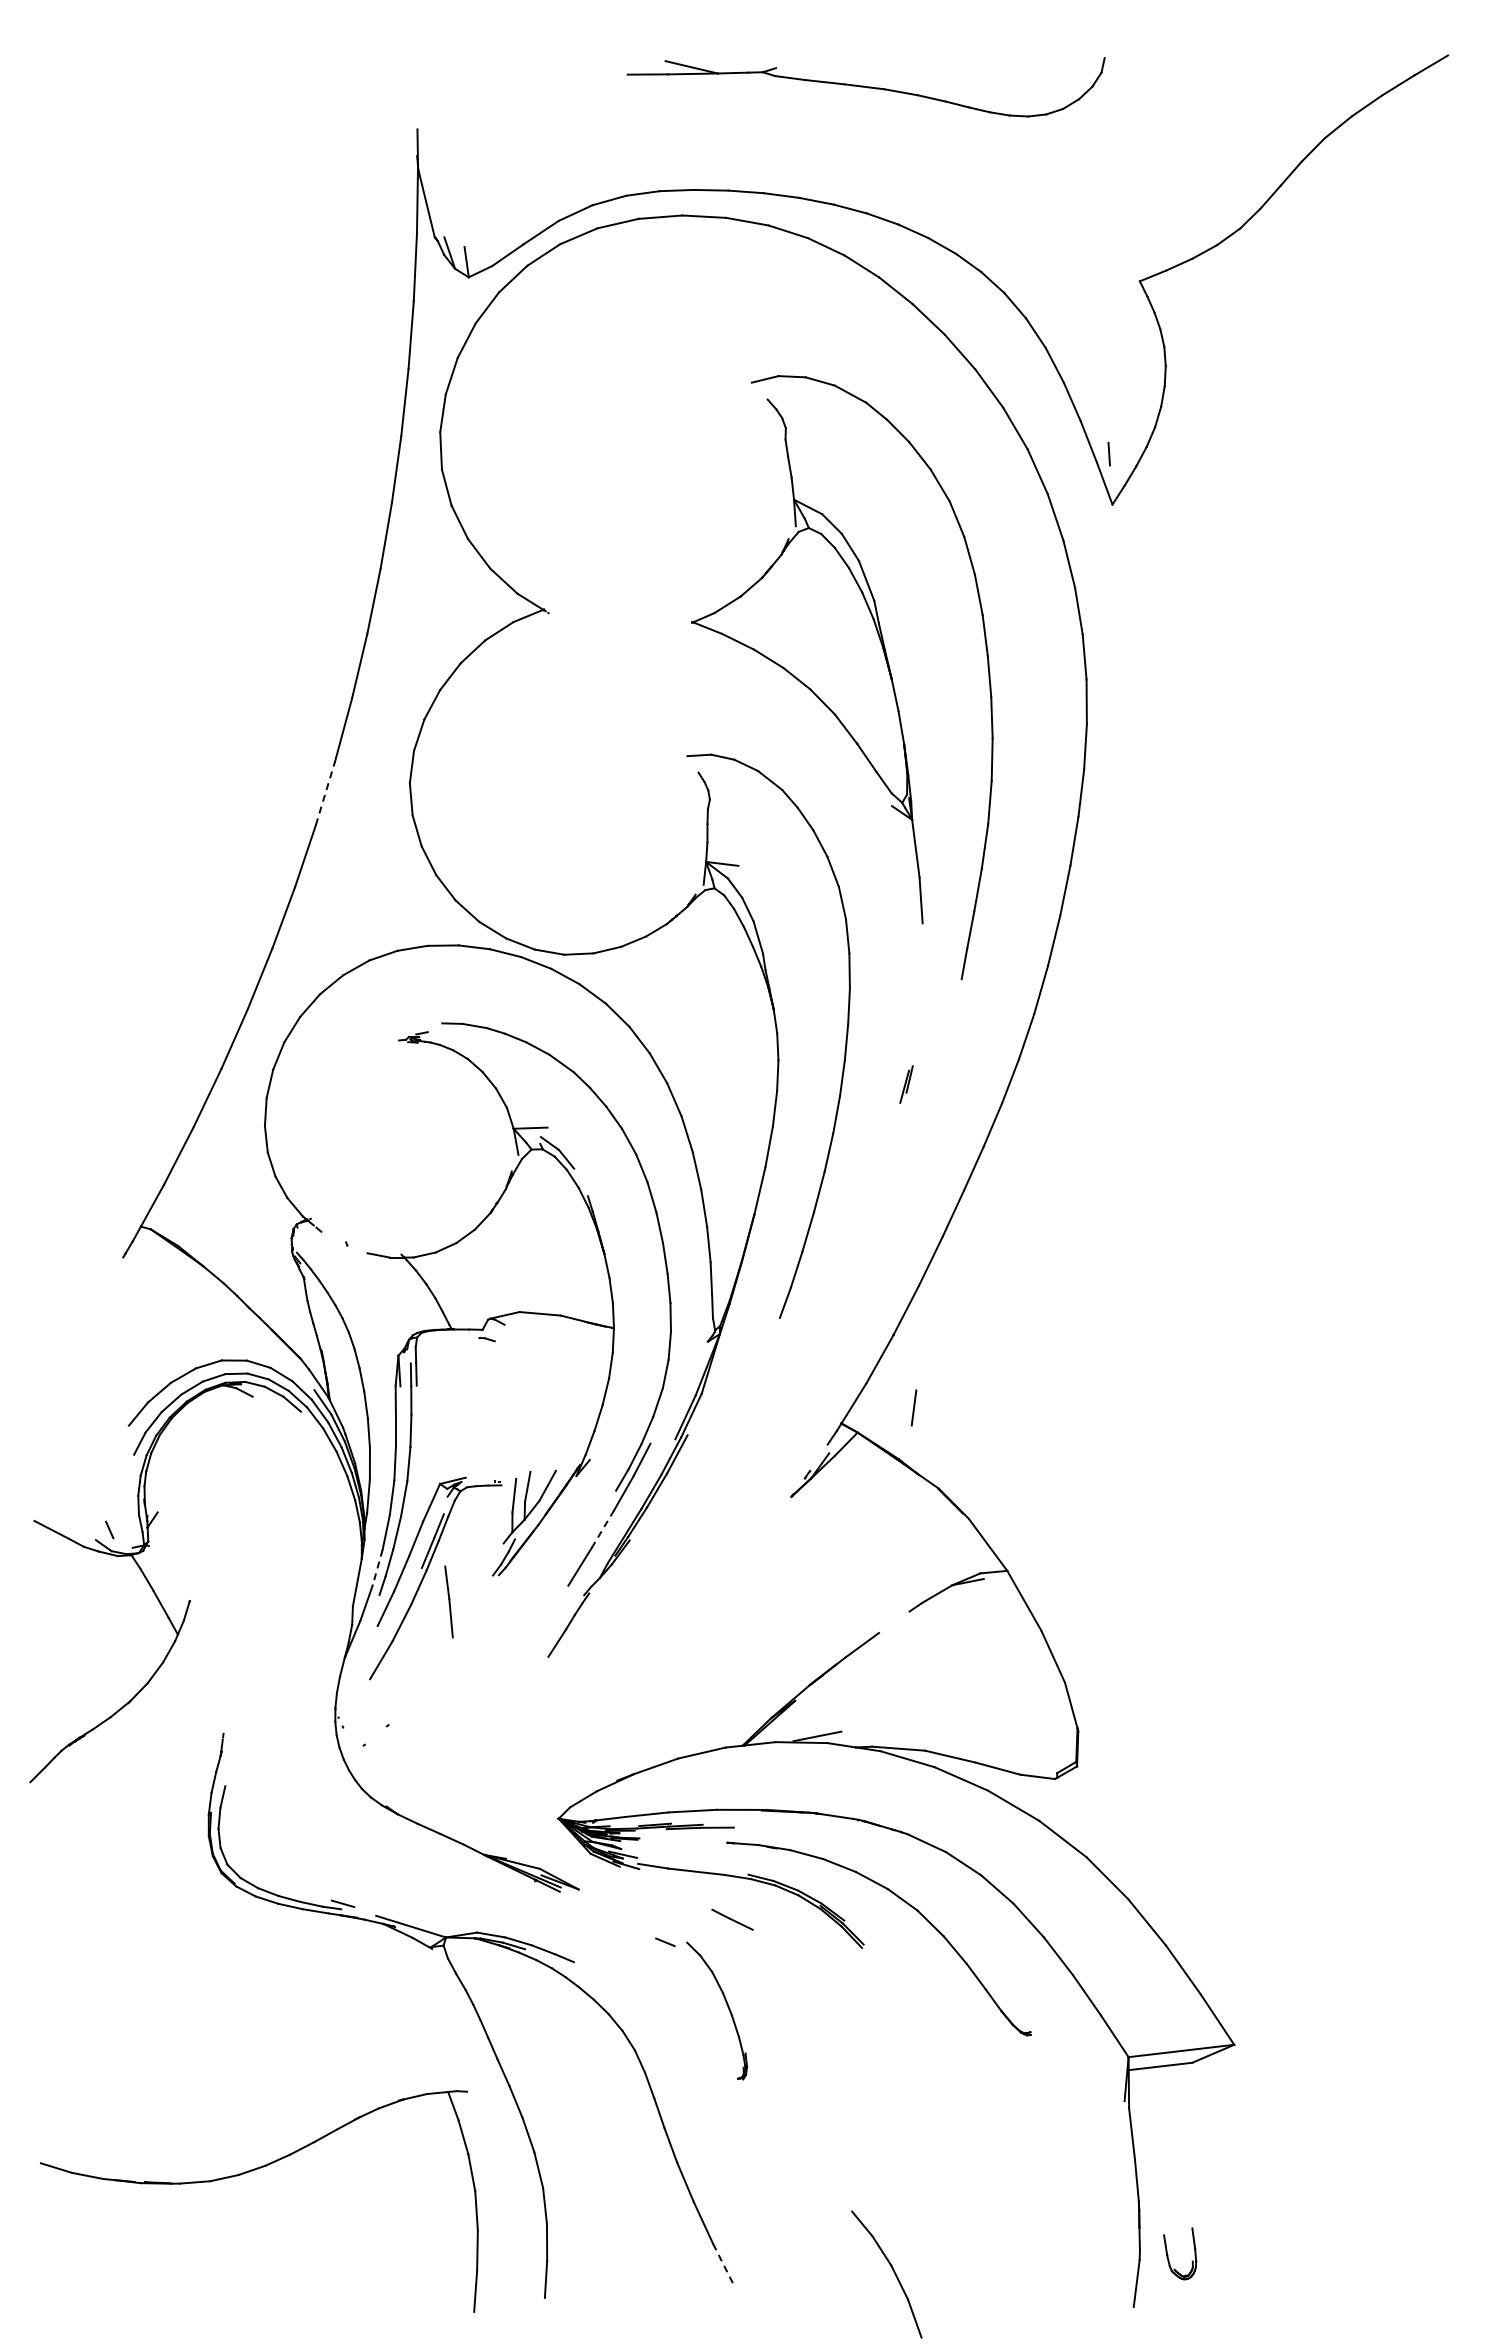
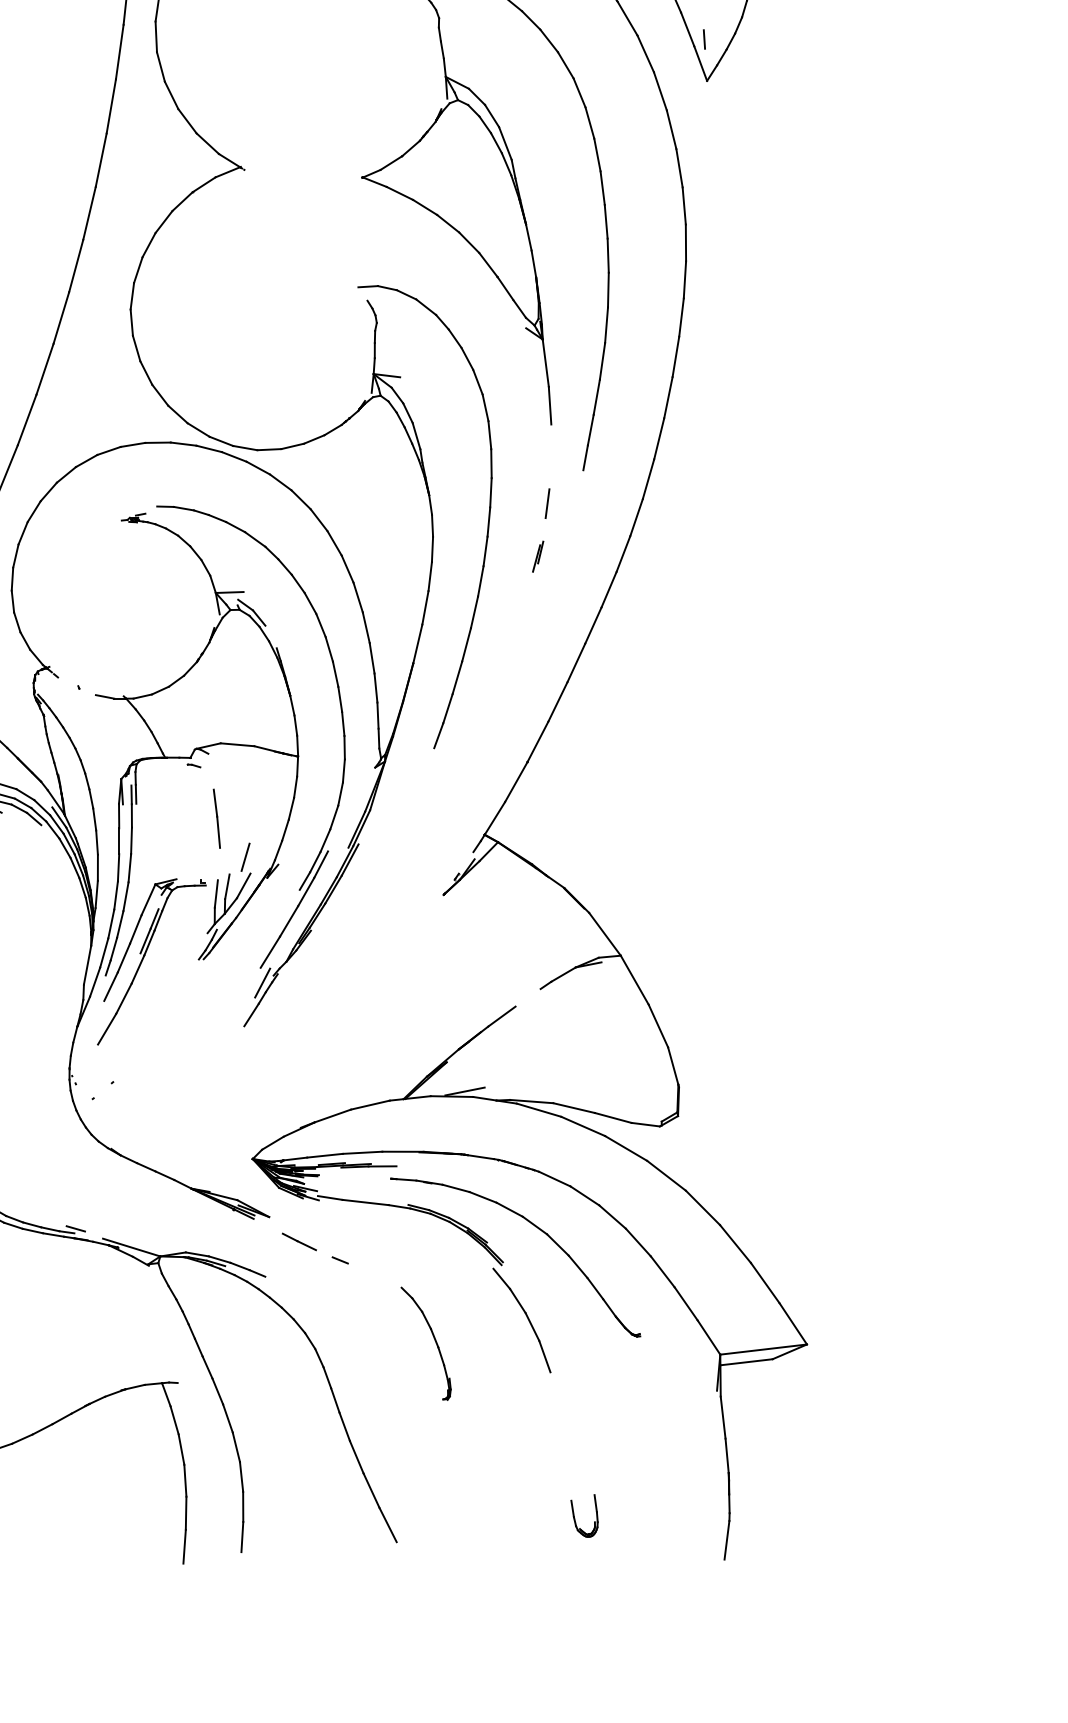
line: (325, 793) -> (61, 317), dashed -> solid
line: (913, 1407) -> (547, 503), moved
line: (549, 1450) -> (245, 856), added
line: (603, 1529) -> (289, 921), dashed -> solid
line: (377, 1568) -> (104, 953), dashed -> solid
line: (448, 1601) -> (216, 818), moved
line: (570, 1603) -> (262, 982), added
line: (732, 1919) -> (299, 1241), moved
part: (727, 2007) -> (434, 1340), moved
part: (1168, 2255) -> (575, 1517), moved
line: (723, 2265) -> (387, 1525), dashed -> solid
part: (892, 2270) -> (526, 1317), moved

